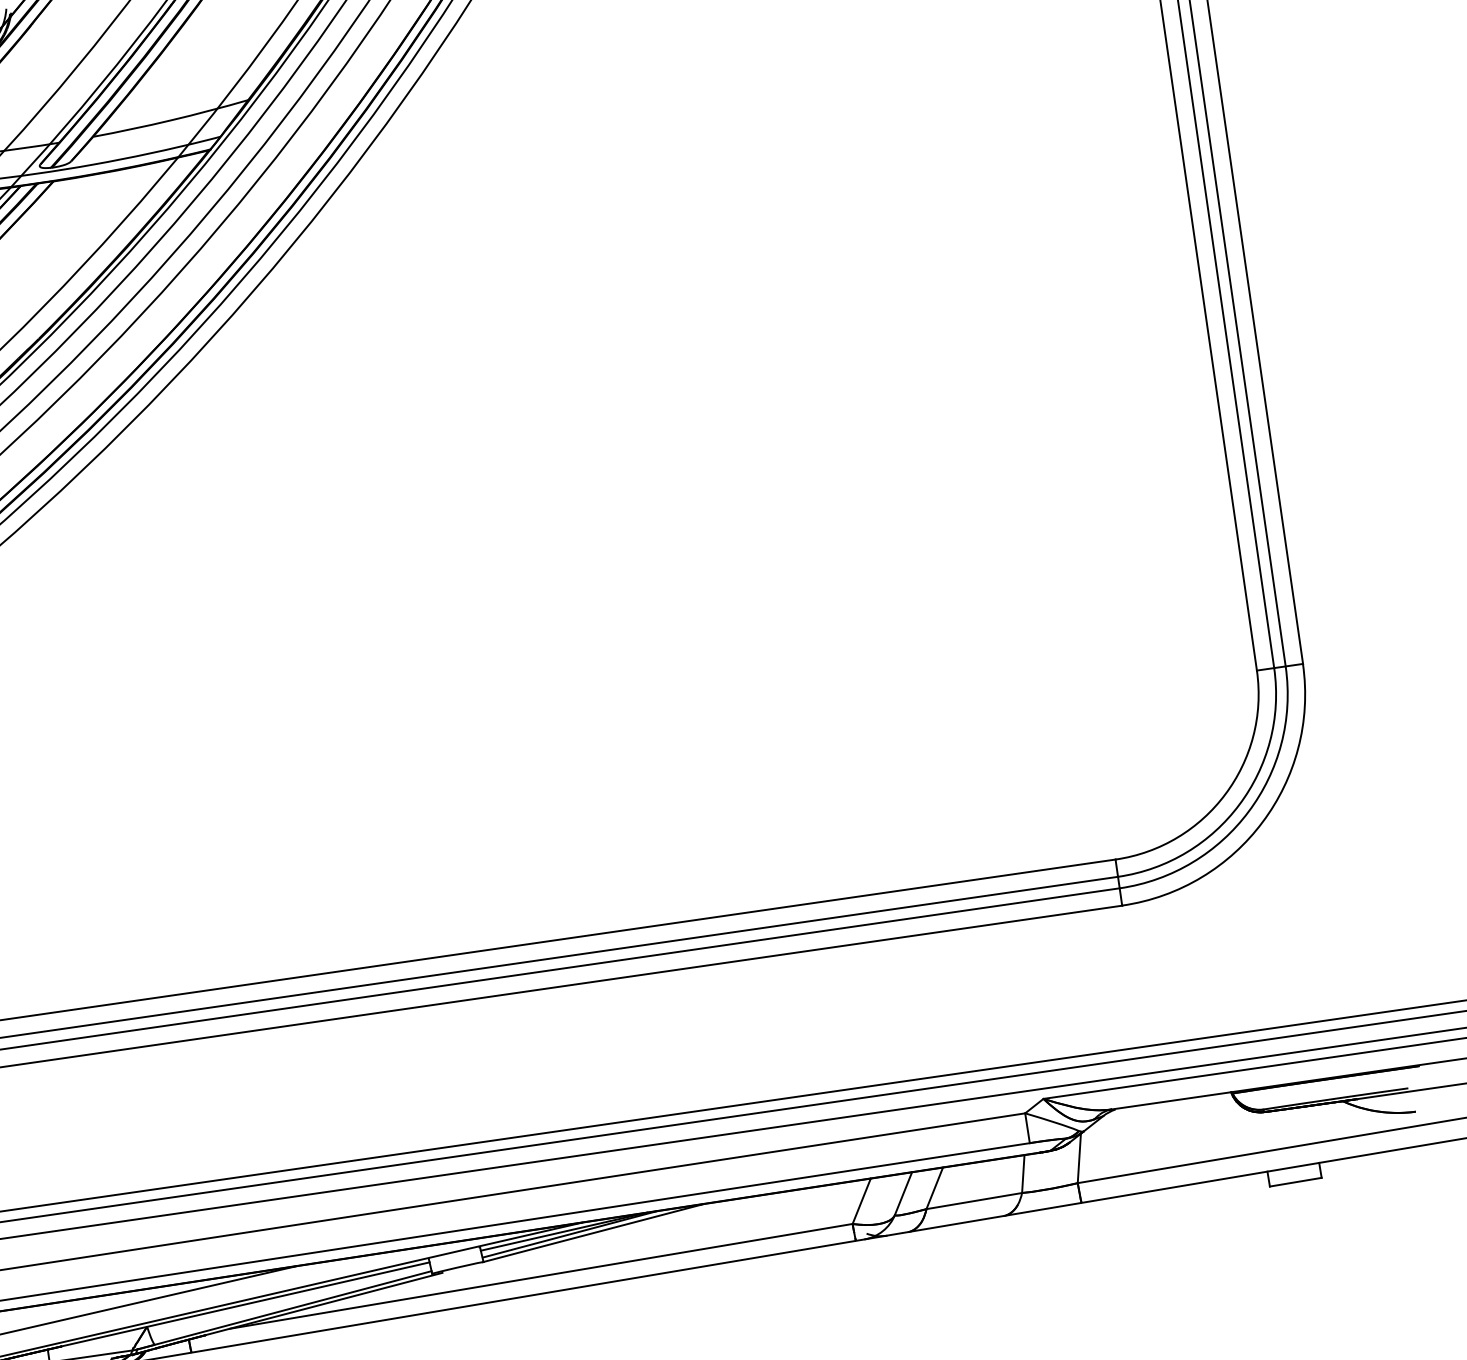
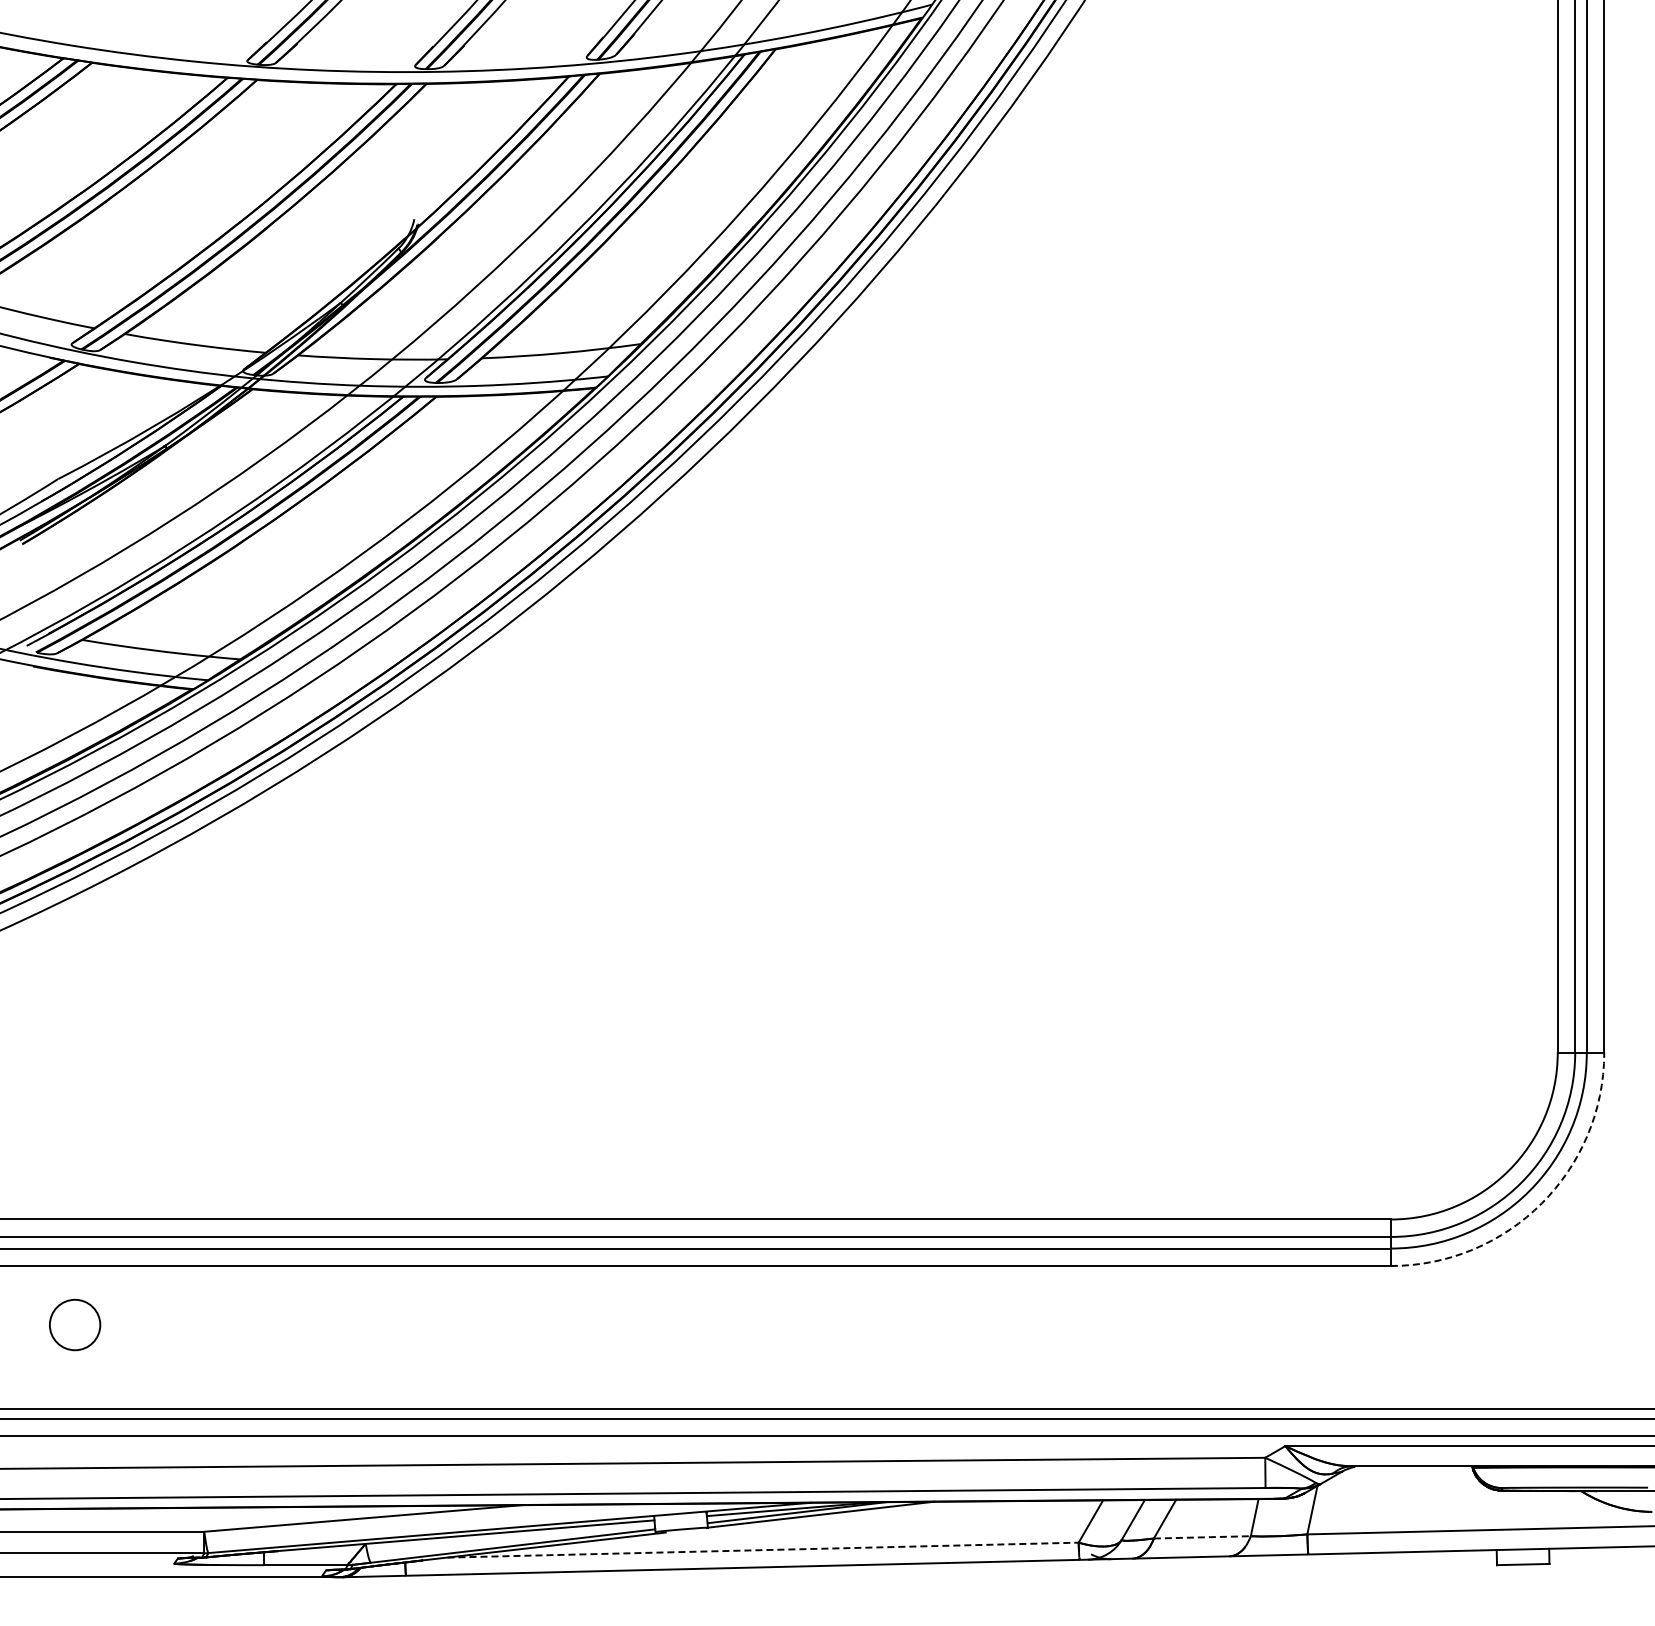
arc: (1262, 822) -> (1541, 1203), solid -> dashed
line: (974, 1201) -> (1202, 1537), solid -> dashed
line: (541, 1276) -> (763, 1550), solid -> dashed

